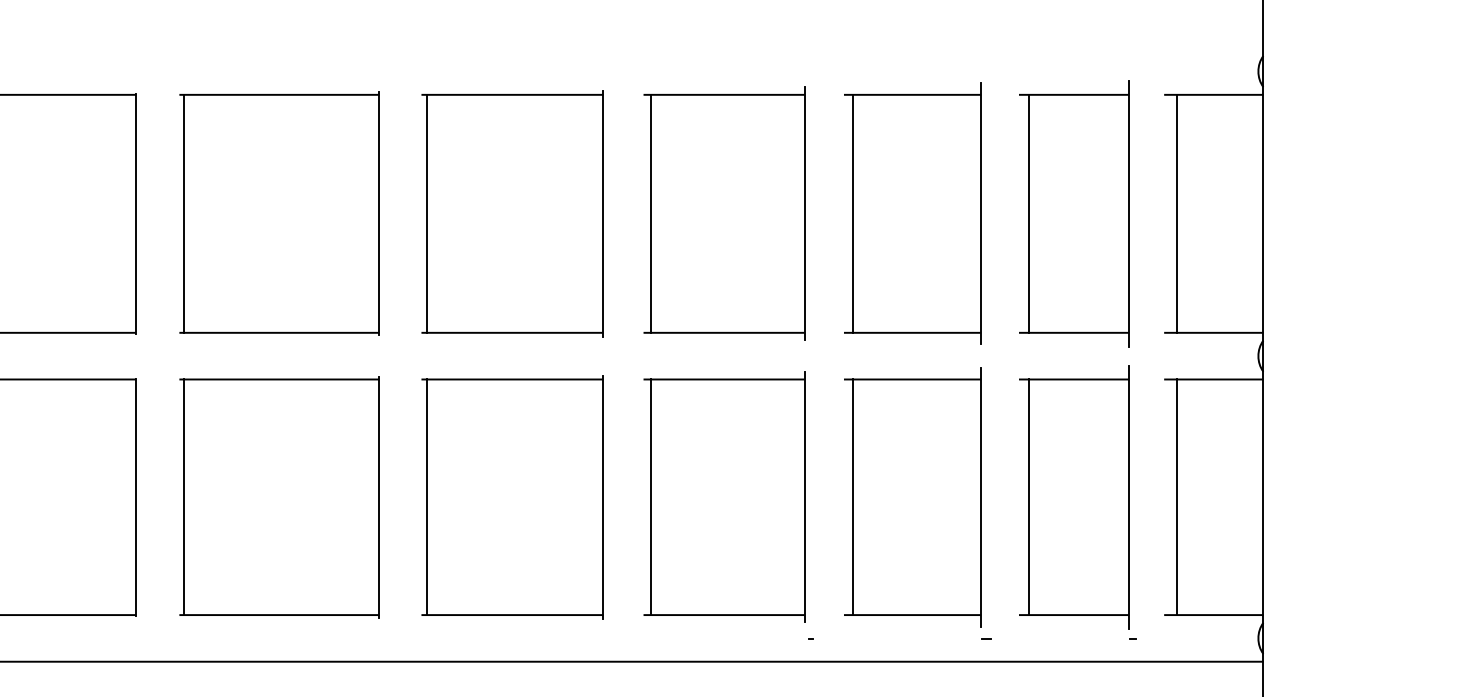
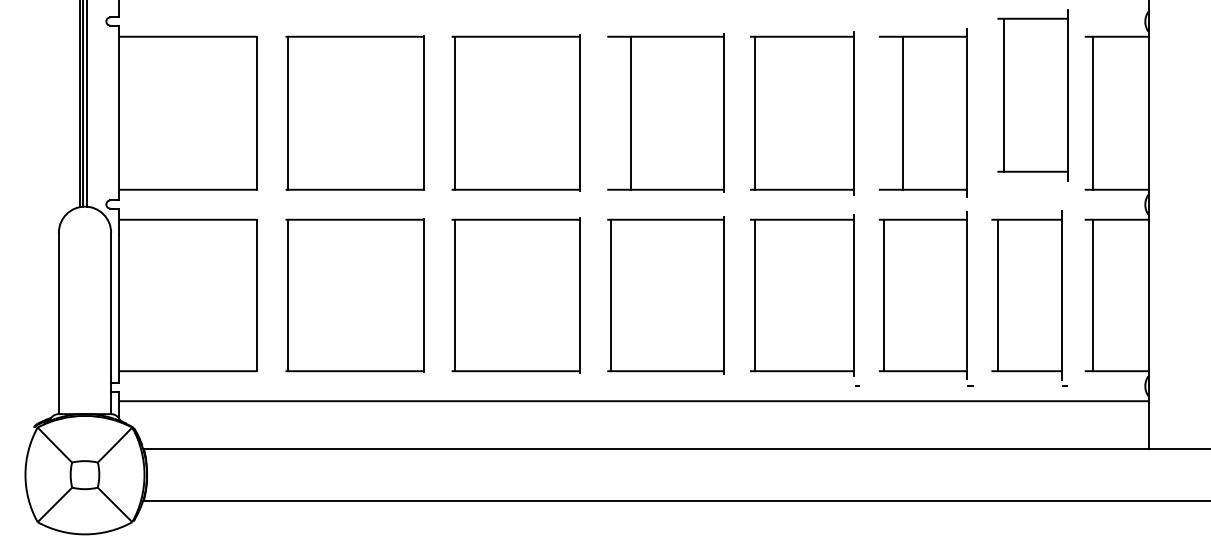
line: (426, 212) -> (630, 112), moved
line: (852, 212) -> (903, 112), moved
part: (1073, 214) -> (1032, 95), moved

